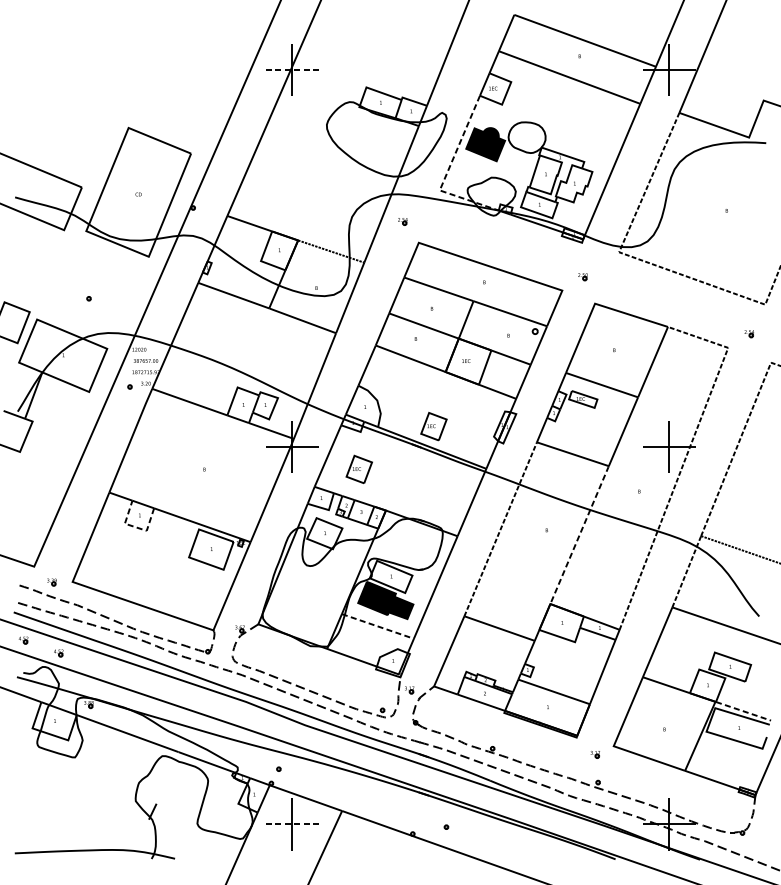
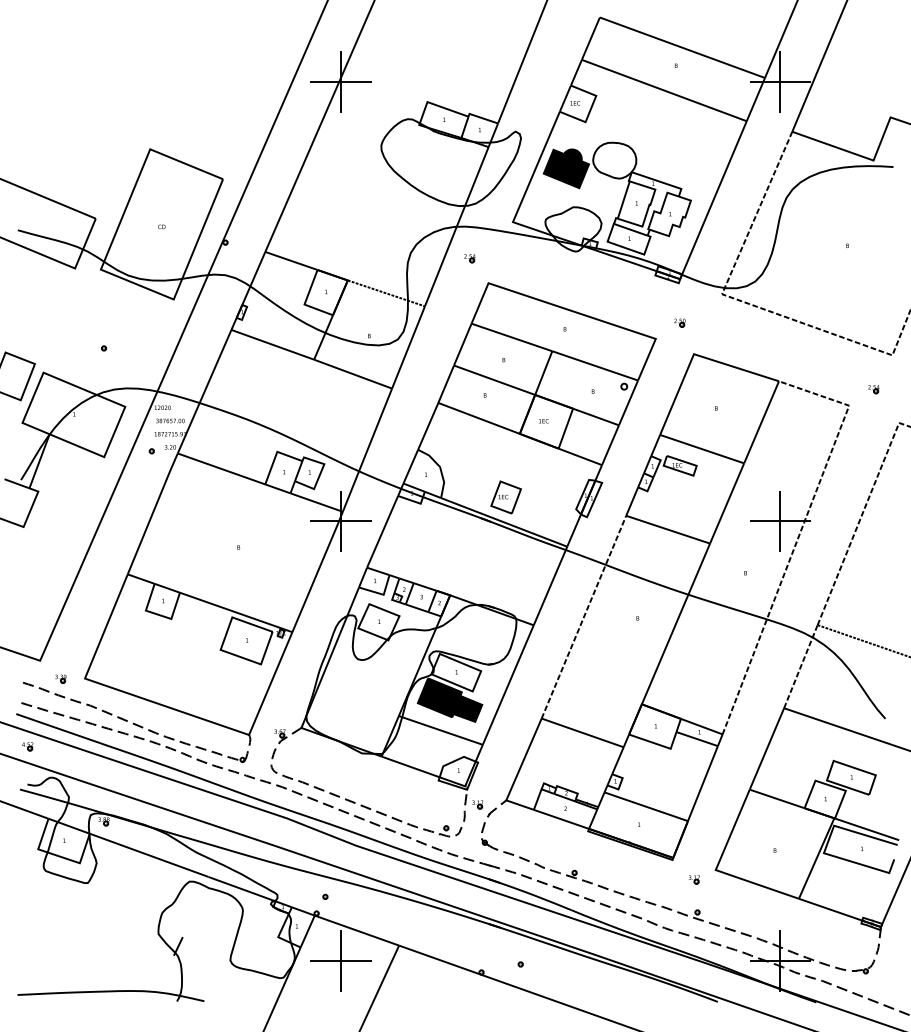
line: (291, 69) -> (340, 81), dashed -> solid
line: (447, 172) -> (521, 201), dashed -> solid
part: (358, 469) -> (418, 547), removed
line: (135, 526) -> (158, 614), dashed -> solid
line: (580, 534) -> (676, 623), dashed -> solid
line: (377, 626) -> (440, 730), dashed -> solid
part: (58, 653) -> (68, 761), removed
line: (743, 711) -> (867, 829), dashed -> solid
line: (291, 823) -> (340, 960), dashed -> solid

